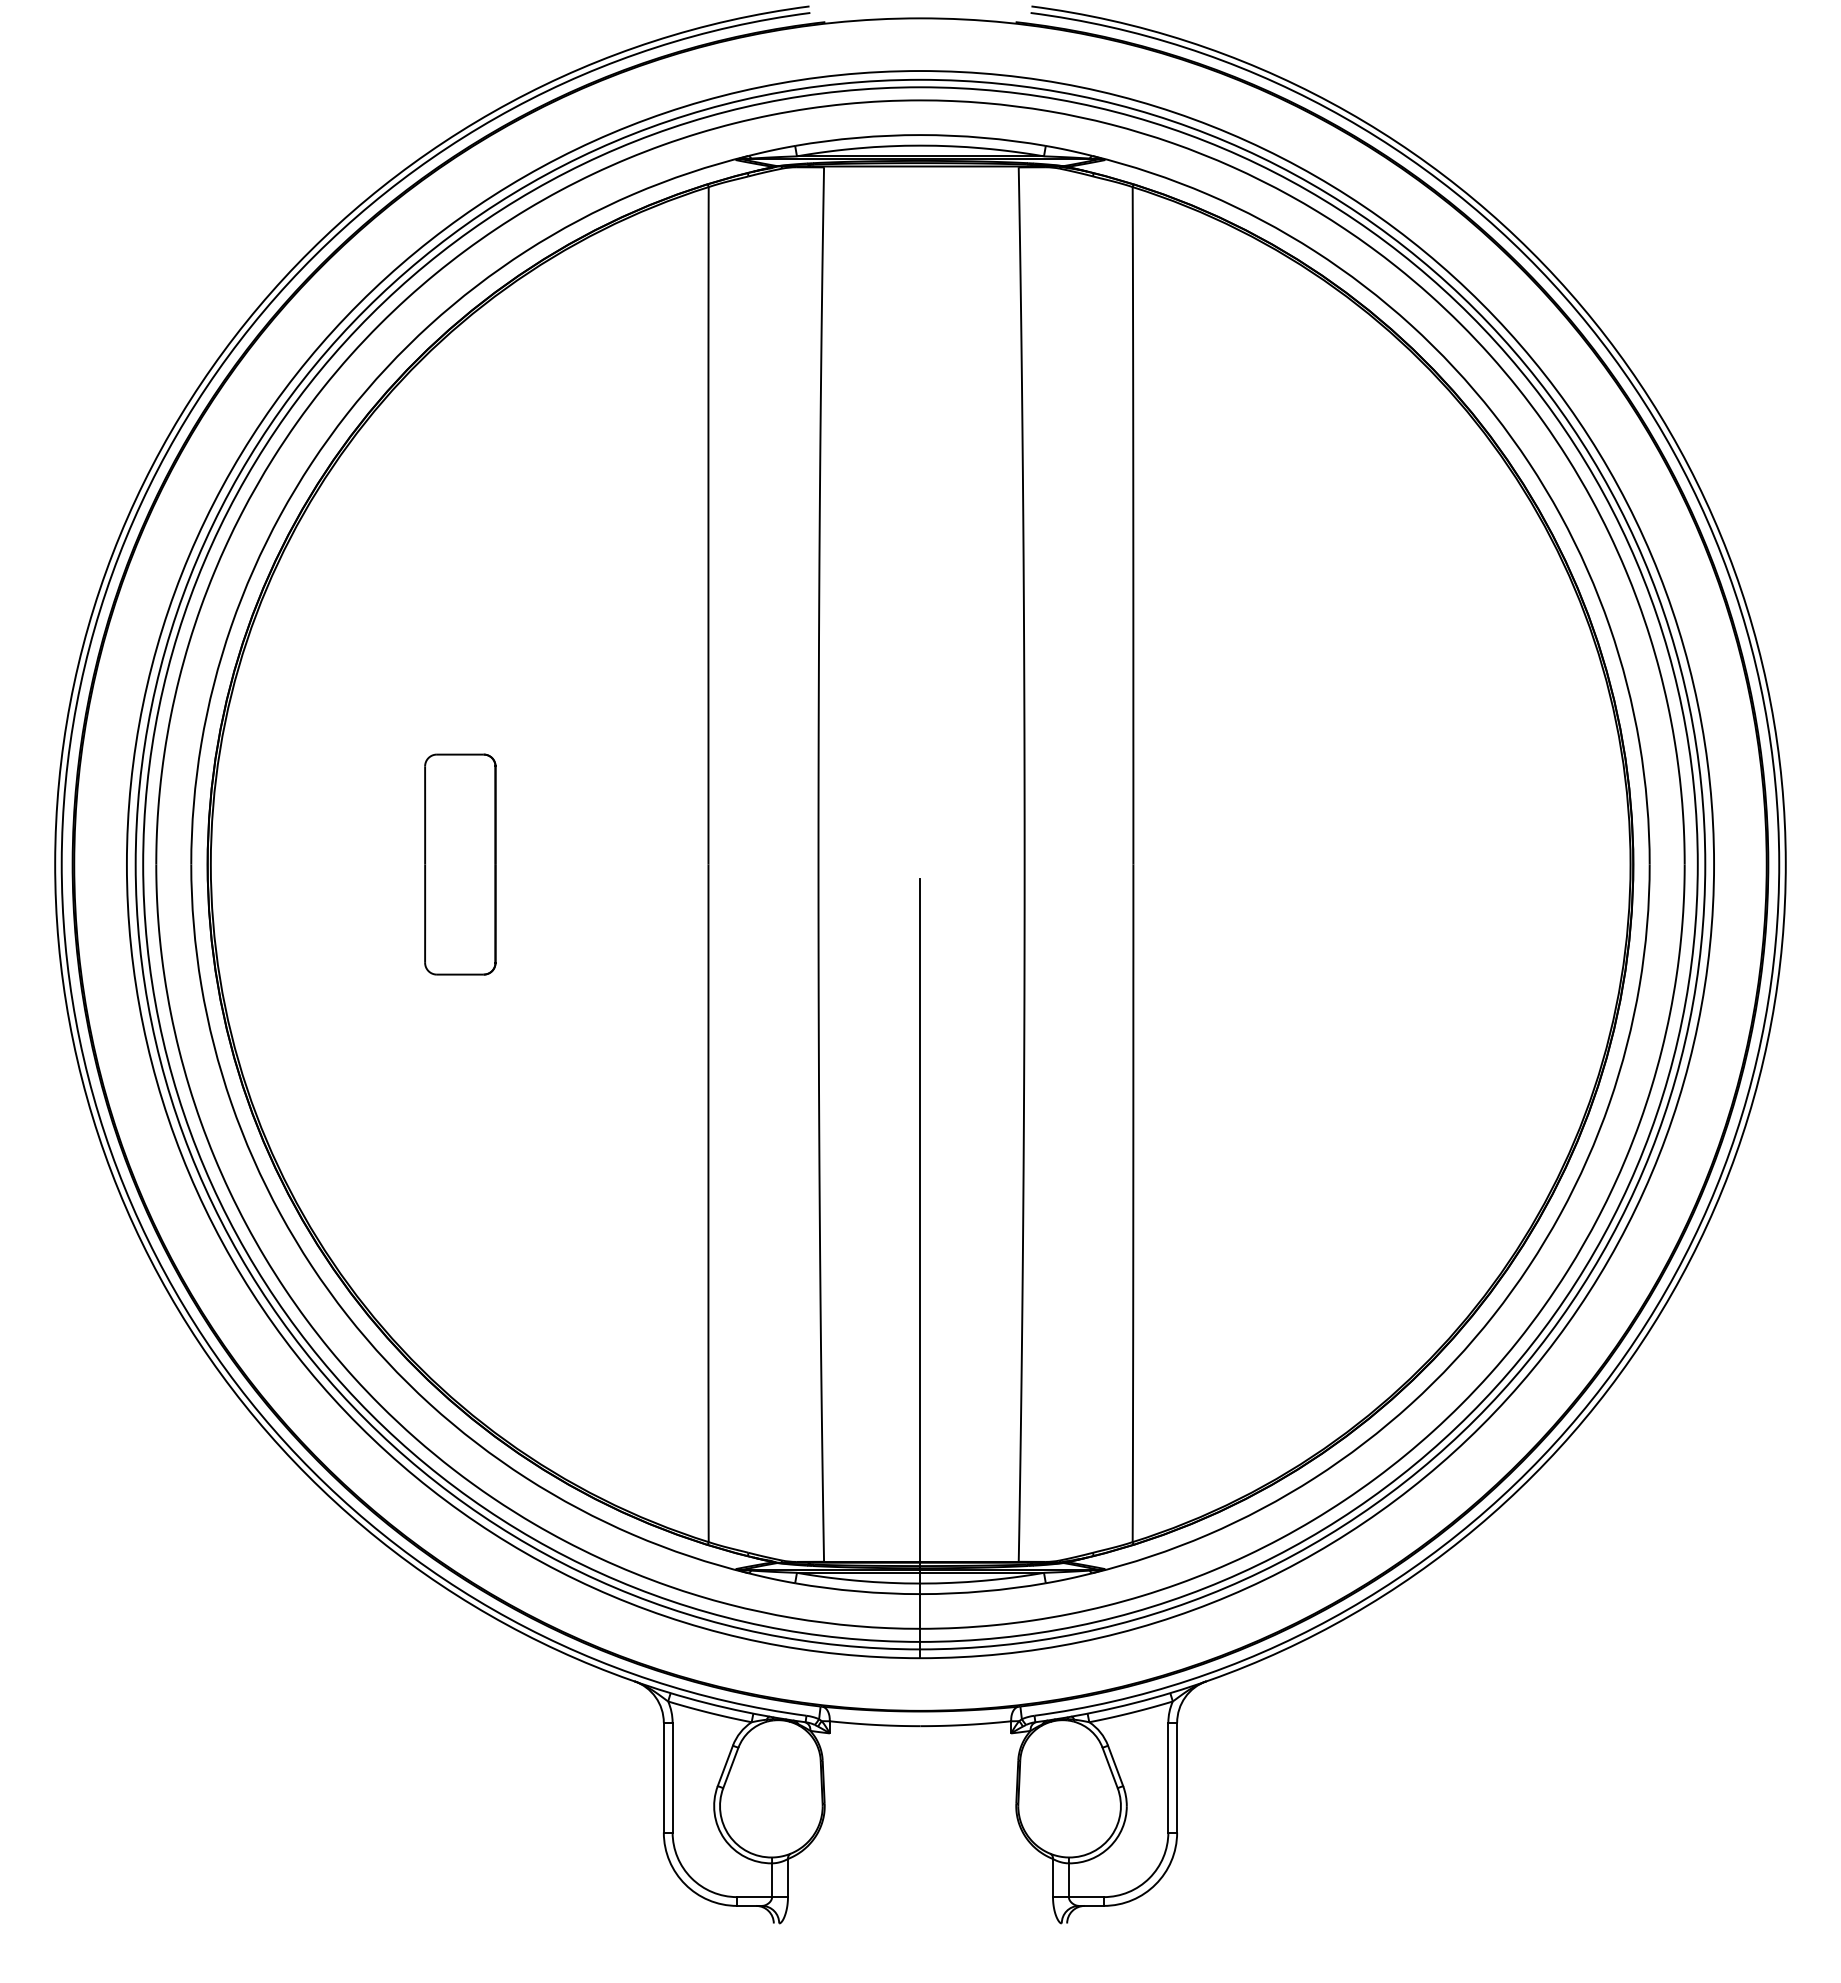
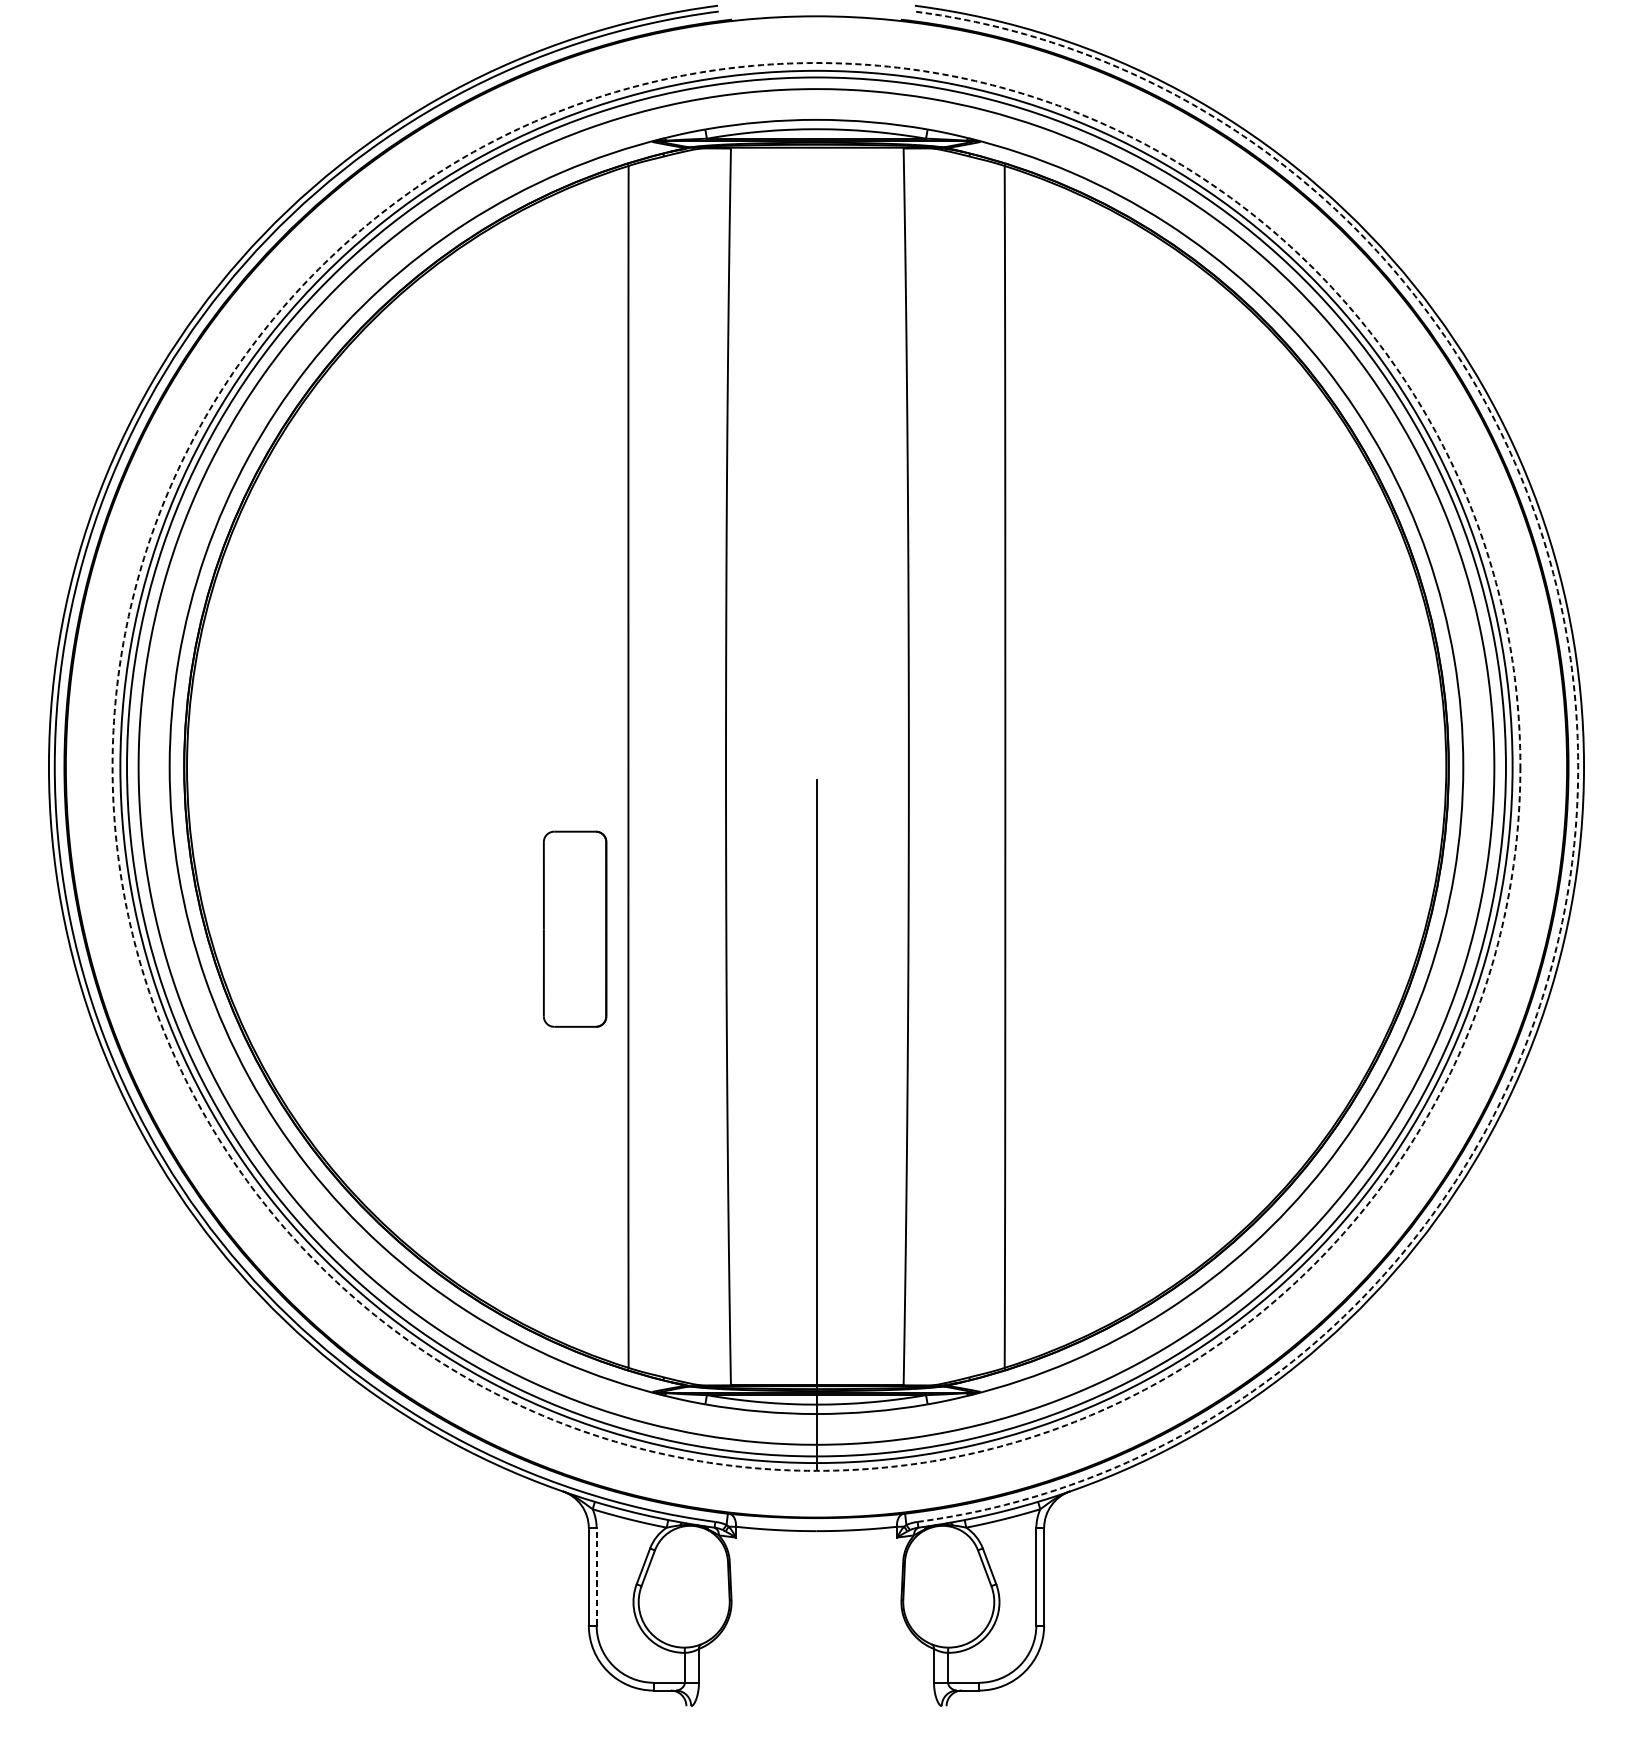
arc: (1779, 862) -> (1578, 765), solid -> dashed
part: (460, 864) -> (575, 929), moved
circle: (920, 864) -> (816, 766), solid -> dashed
line: (672, 1777) -> (596, 1576), solid -> dashed

